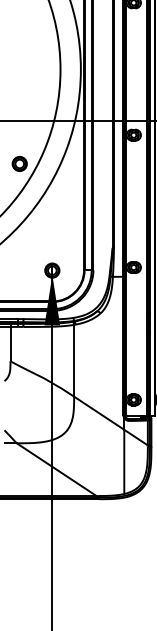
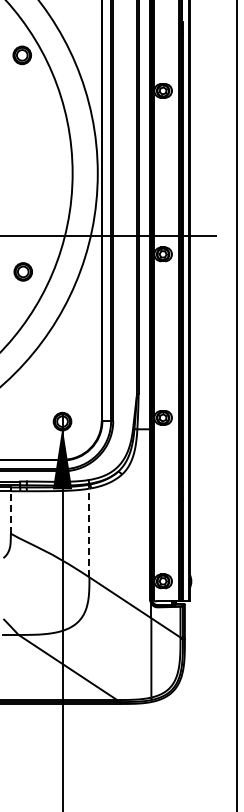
part: (19, 163) -> (22, 271), moved
line: (10, 343) -> (10, 511), solid -> dashed
line: (74, 360) -> (89, 532), solid -> dashed

